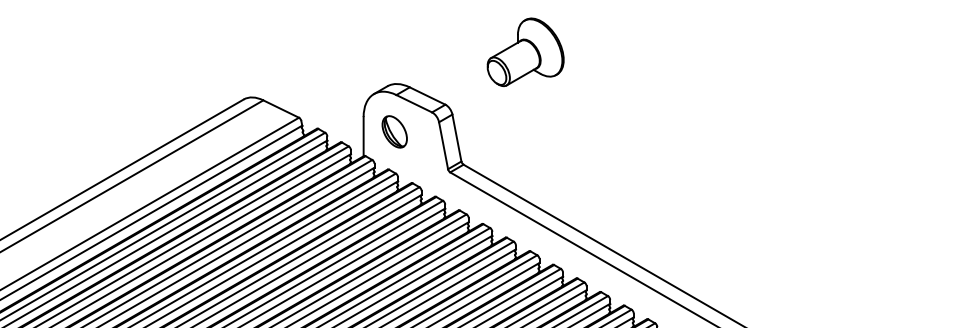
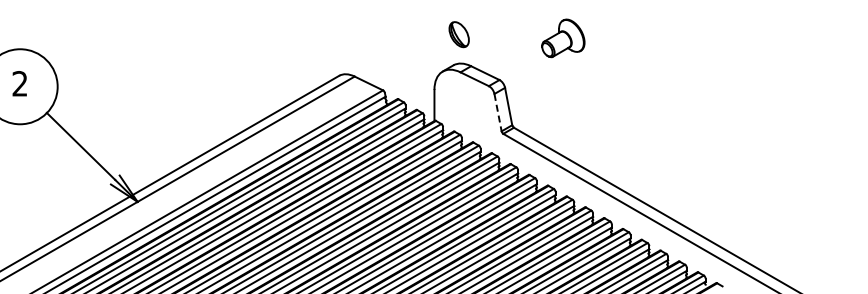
part: (525, 52) -> (563, 38), size x0.7
part: (393, 131) -> (458, 34), moved
line: (444, 146) -> (498, 113), solid -> dashed

